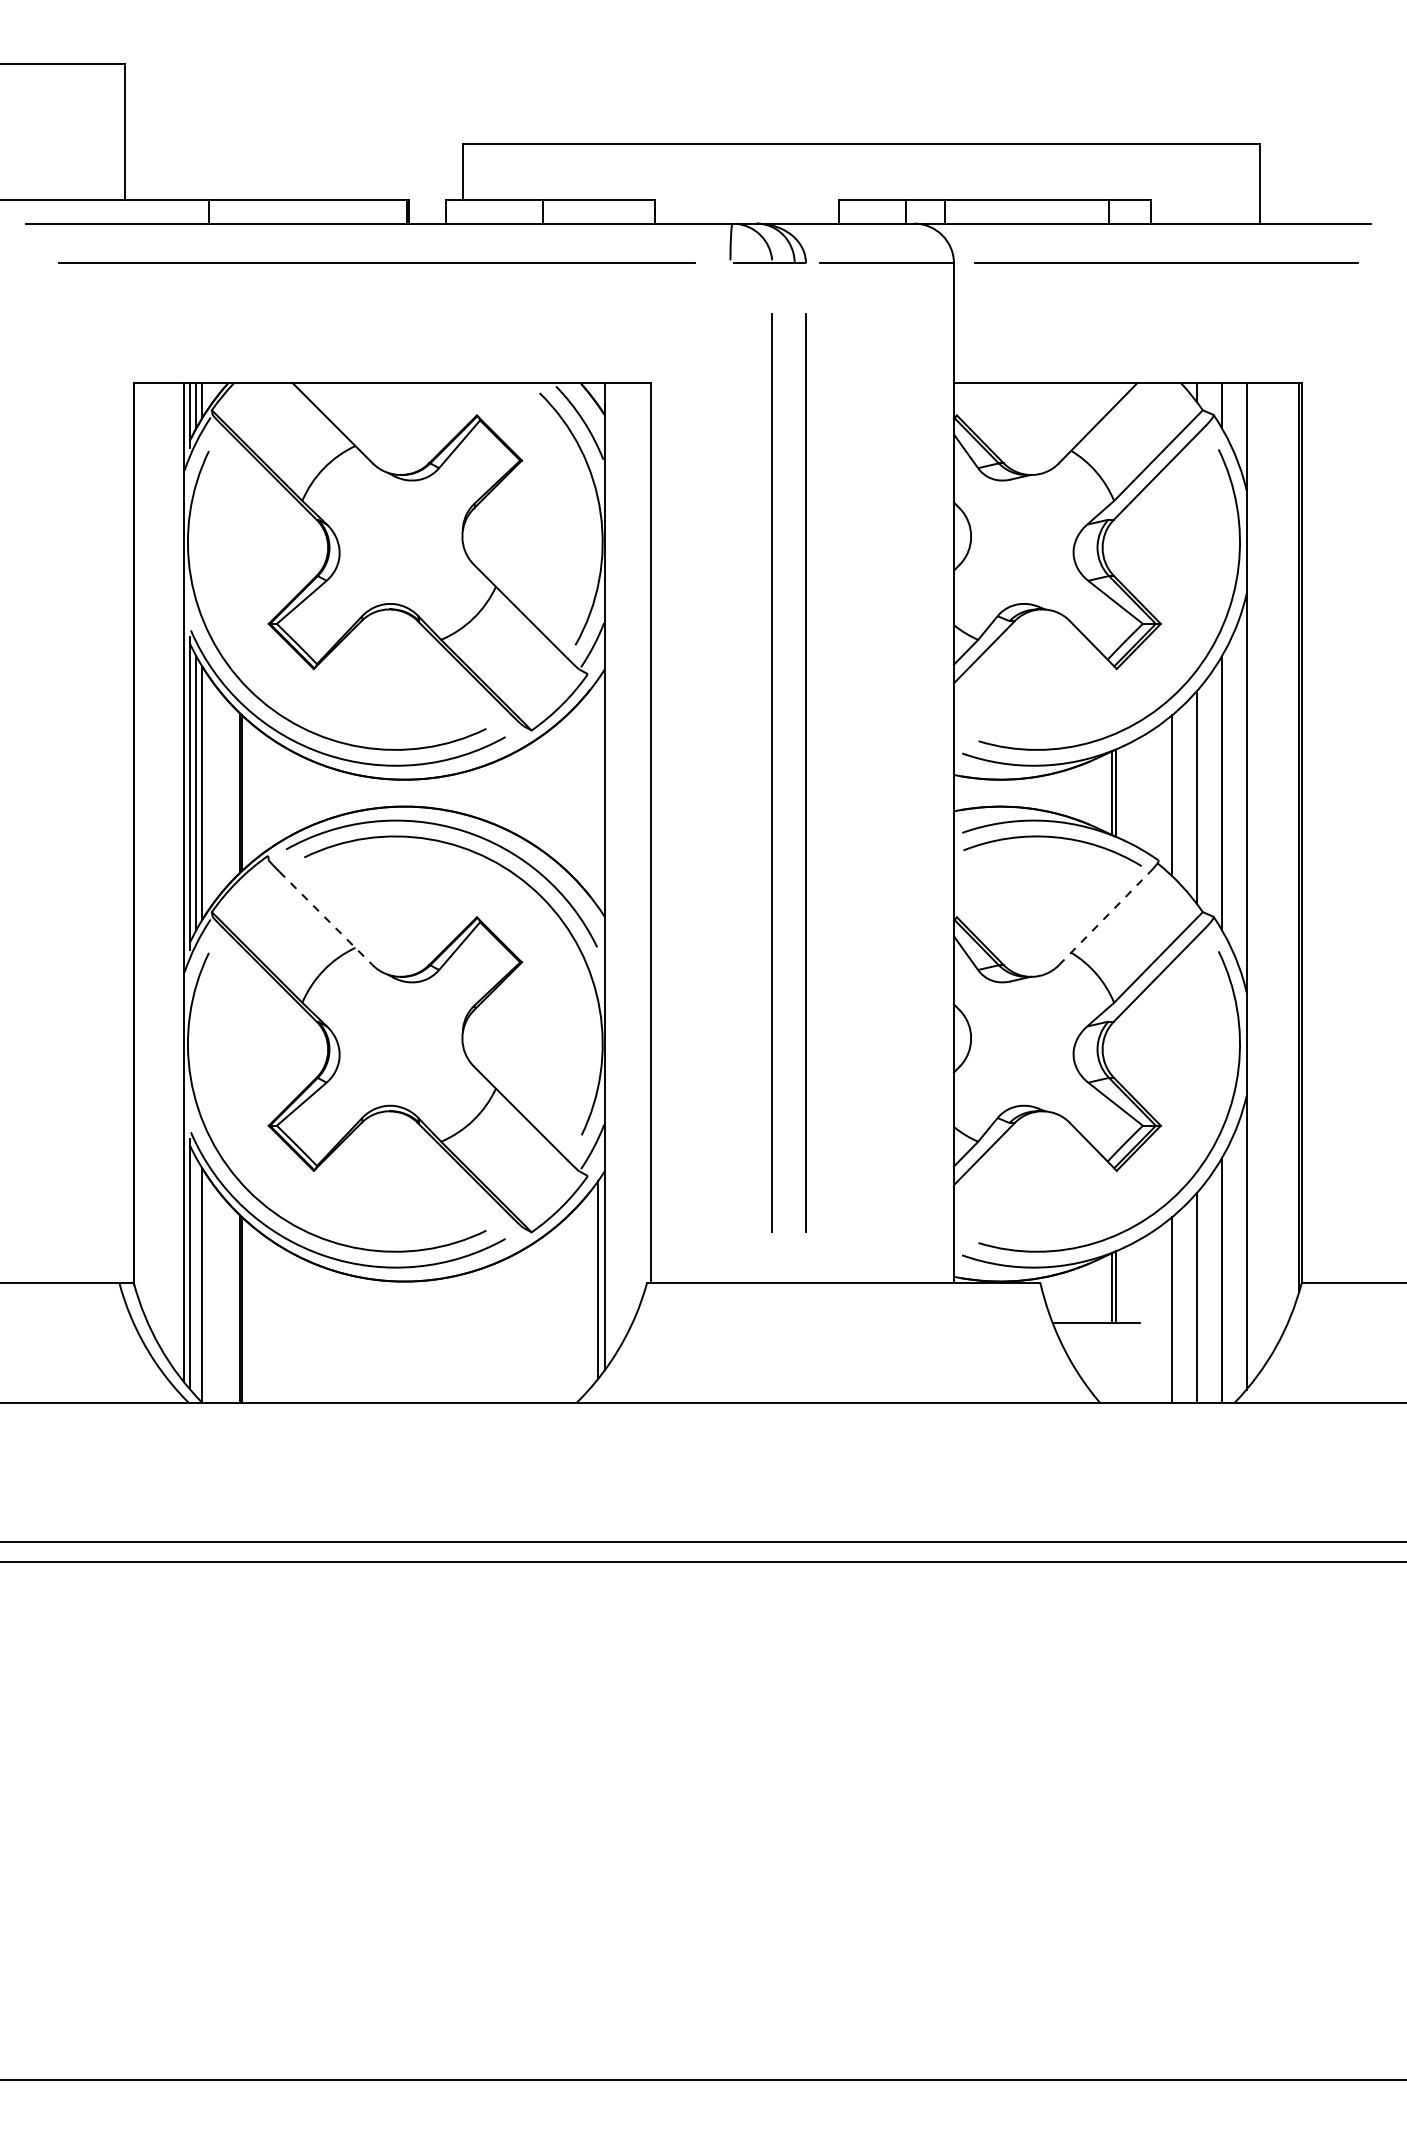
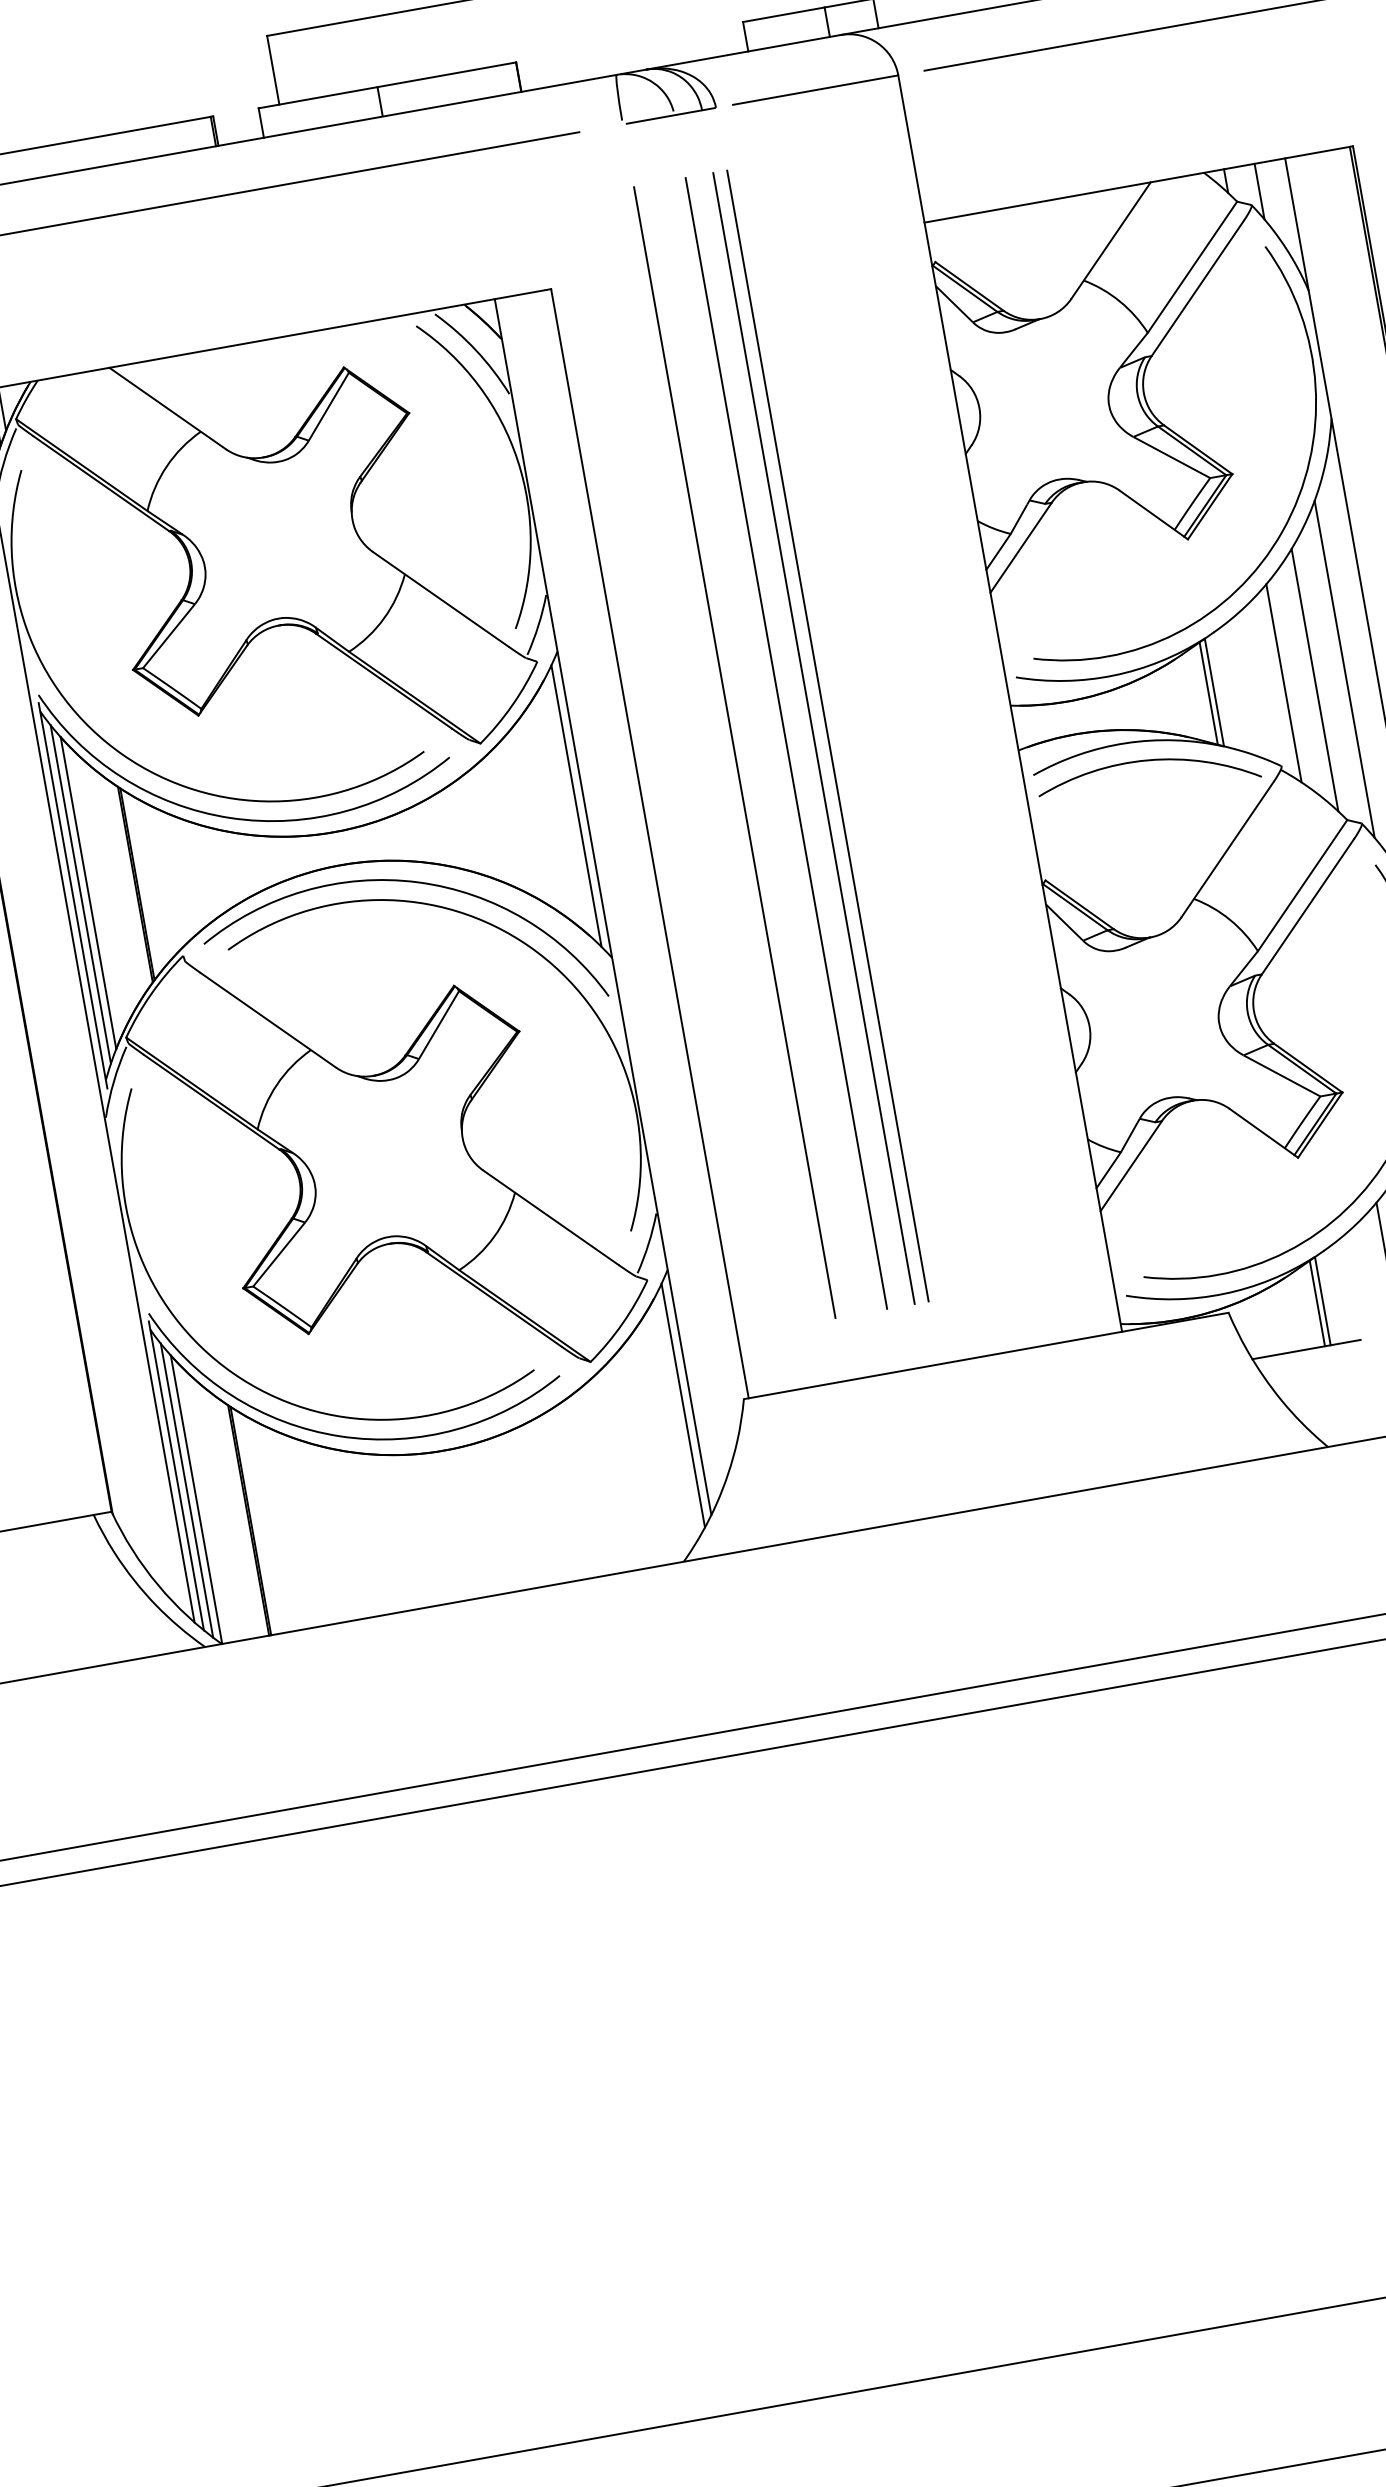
line: (730, 773) -> (734, 752), added
line: (794, 773) -> (813, 738), added
line: (598, 792) -> (576, 805), added
line: (326, 918) -> (268, 1020), dashed -> solid
line: (1104, 918) -> (1227, 849), dashed -> solid
line: (196, 1276) -> (187, 1489), added

